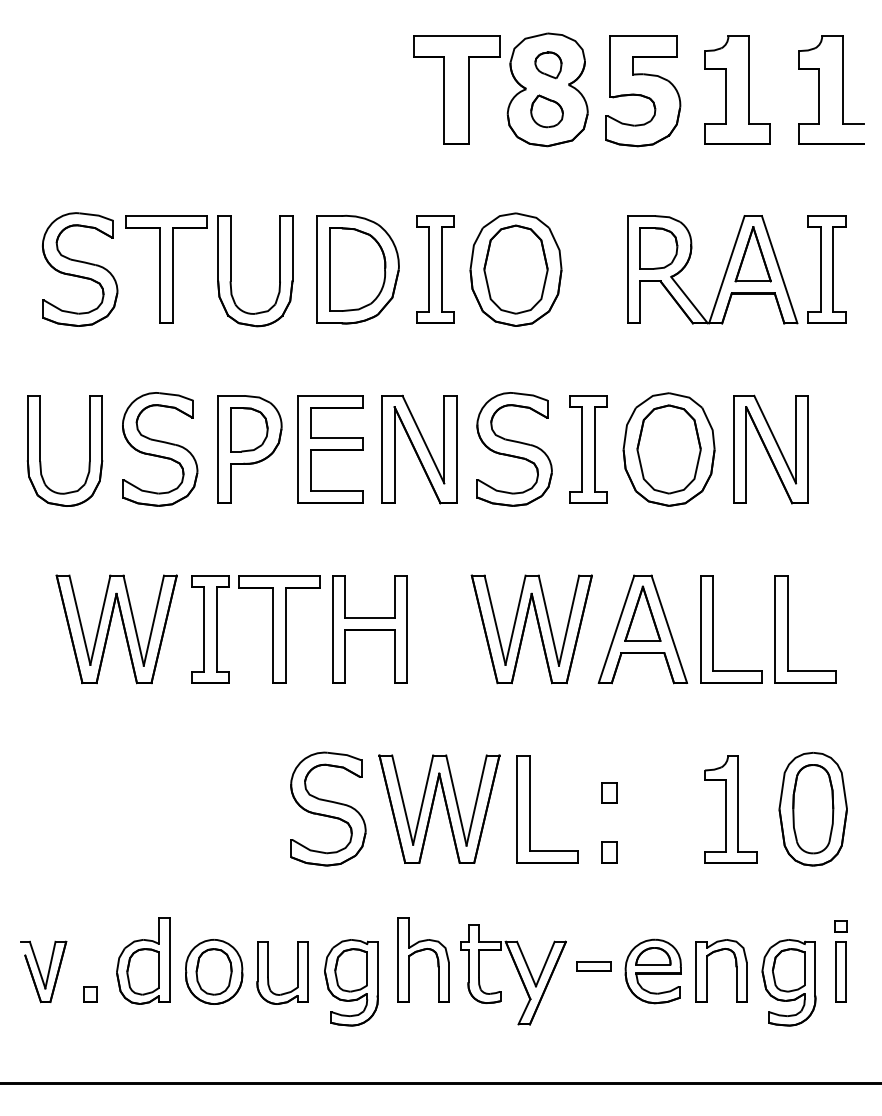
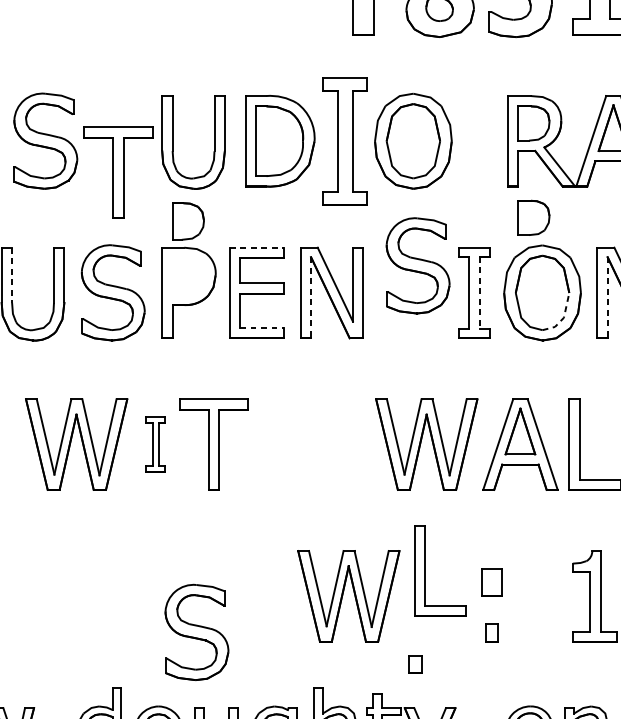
part: (166, 269) -> (118, 172), moved
part: (435, 269) -> (345, 141), size x1.4
part: (658, 360) -> (533, 217), added
line: (331, 395) -> (257, 247), solid -> dashed
line: (40, 428) -> (12, 275), solid -> dashed
part: (249, 429) -> (188, 221), moved
part: (514, 449) -> (418, 265), moved
line: (594, 449) -> (479, 292), solid -> dashed
line: (394, 455) -> (310, 297), solid -> dashed
line: (746, 455) -> (607, 297), solid -> dashed
line: (694, 478) -> (563, 317), solid -> dashed
line: (337, 490) -> (262, 327), solid -> dashed
part: (210, 629) -> (155, 444), size x0.6
part: (369, 629) -> (289, 444), removed
part: (609, 792) -> (492, 582), size x1.6
part: (328, 808) -> (197, 631), moved
part: (530, 809) -> (425, 571), moved
part: (518, 889) -> (415, 664), added

